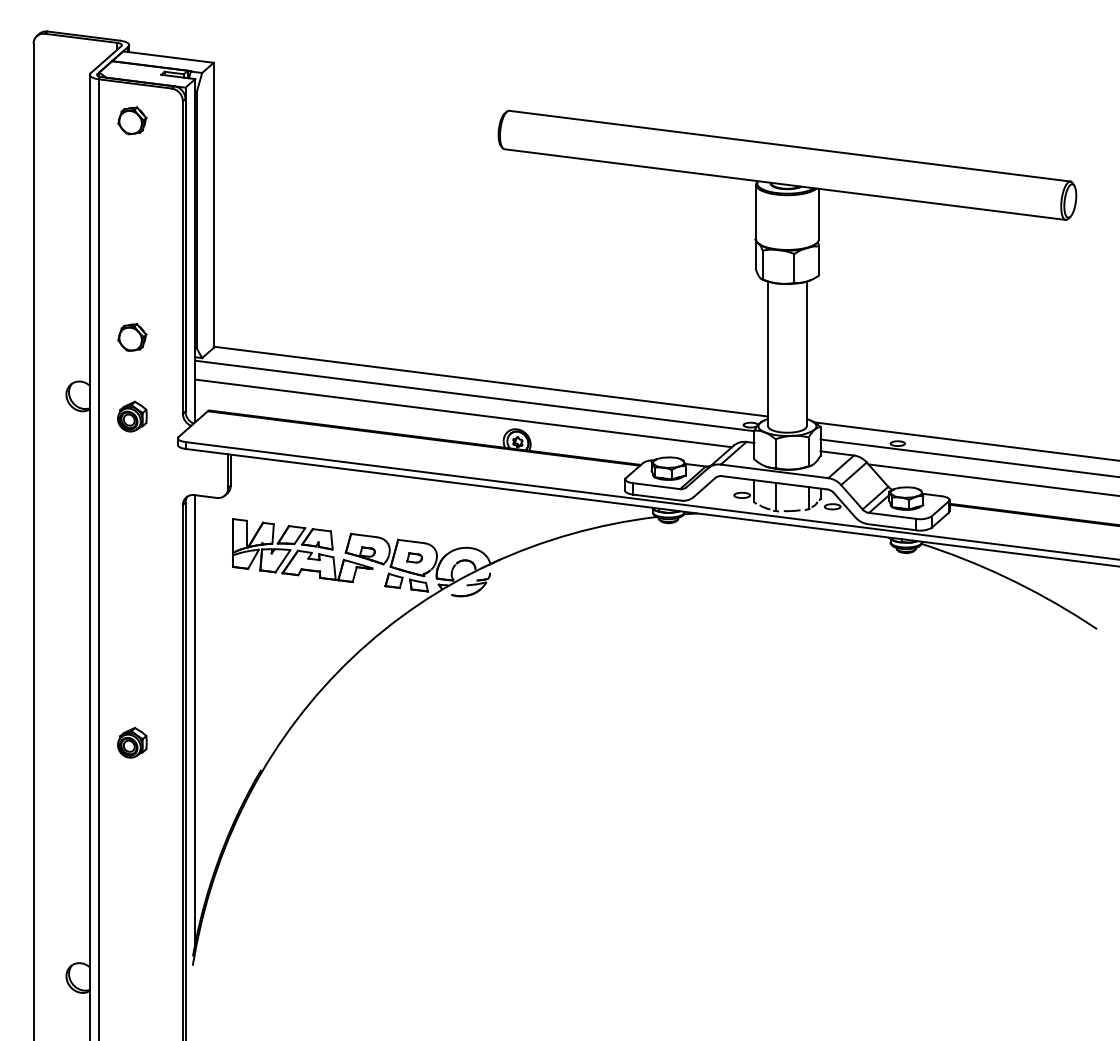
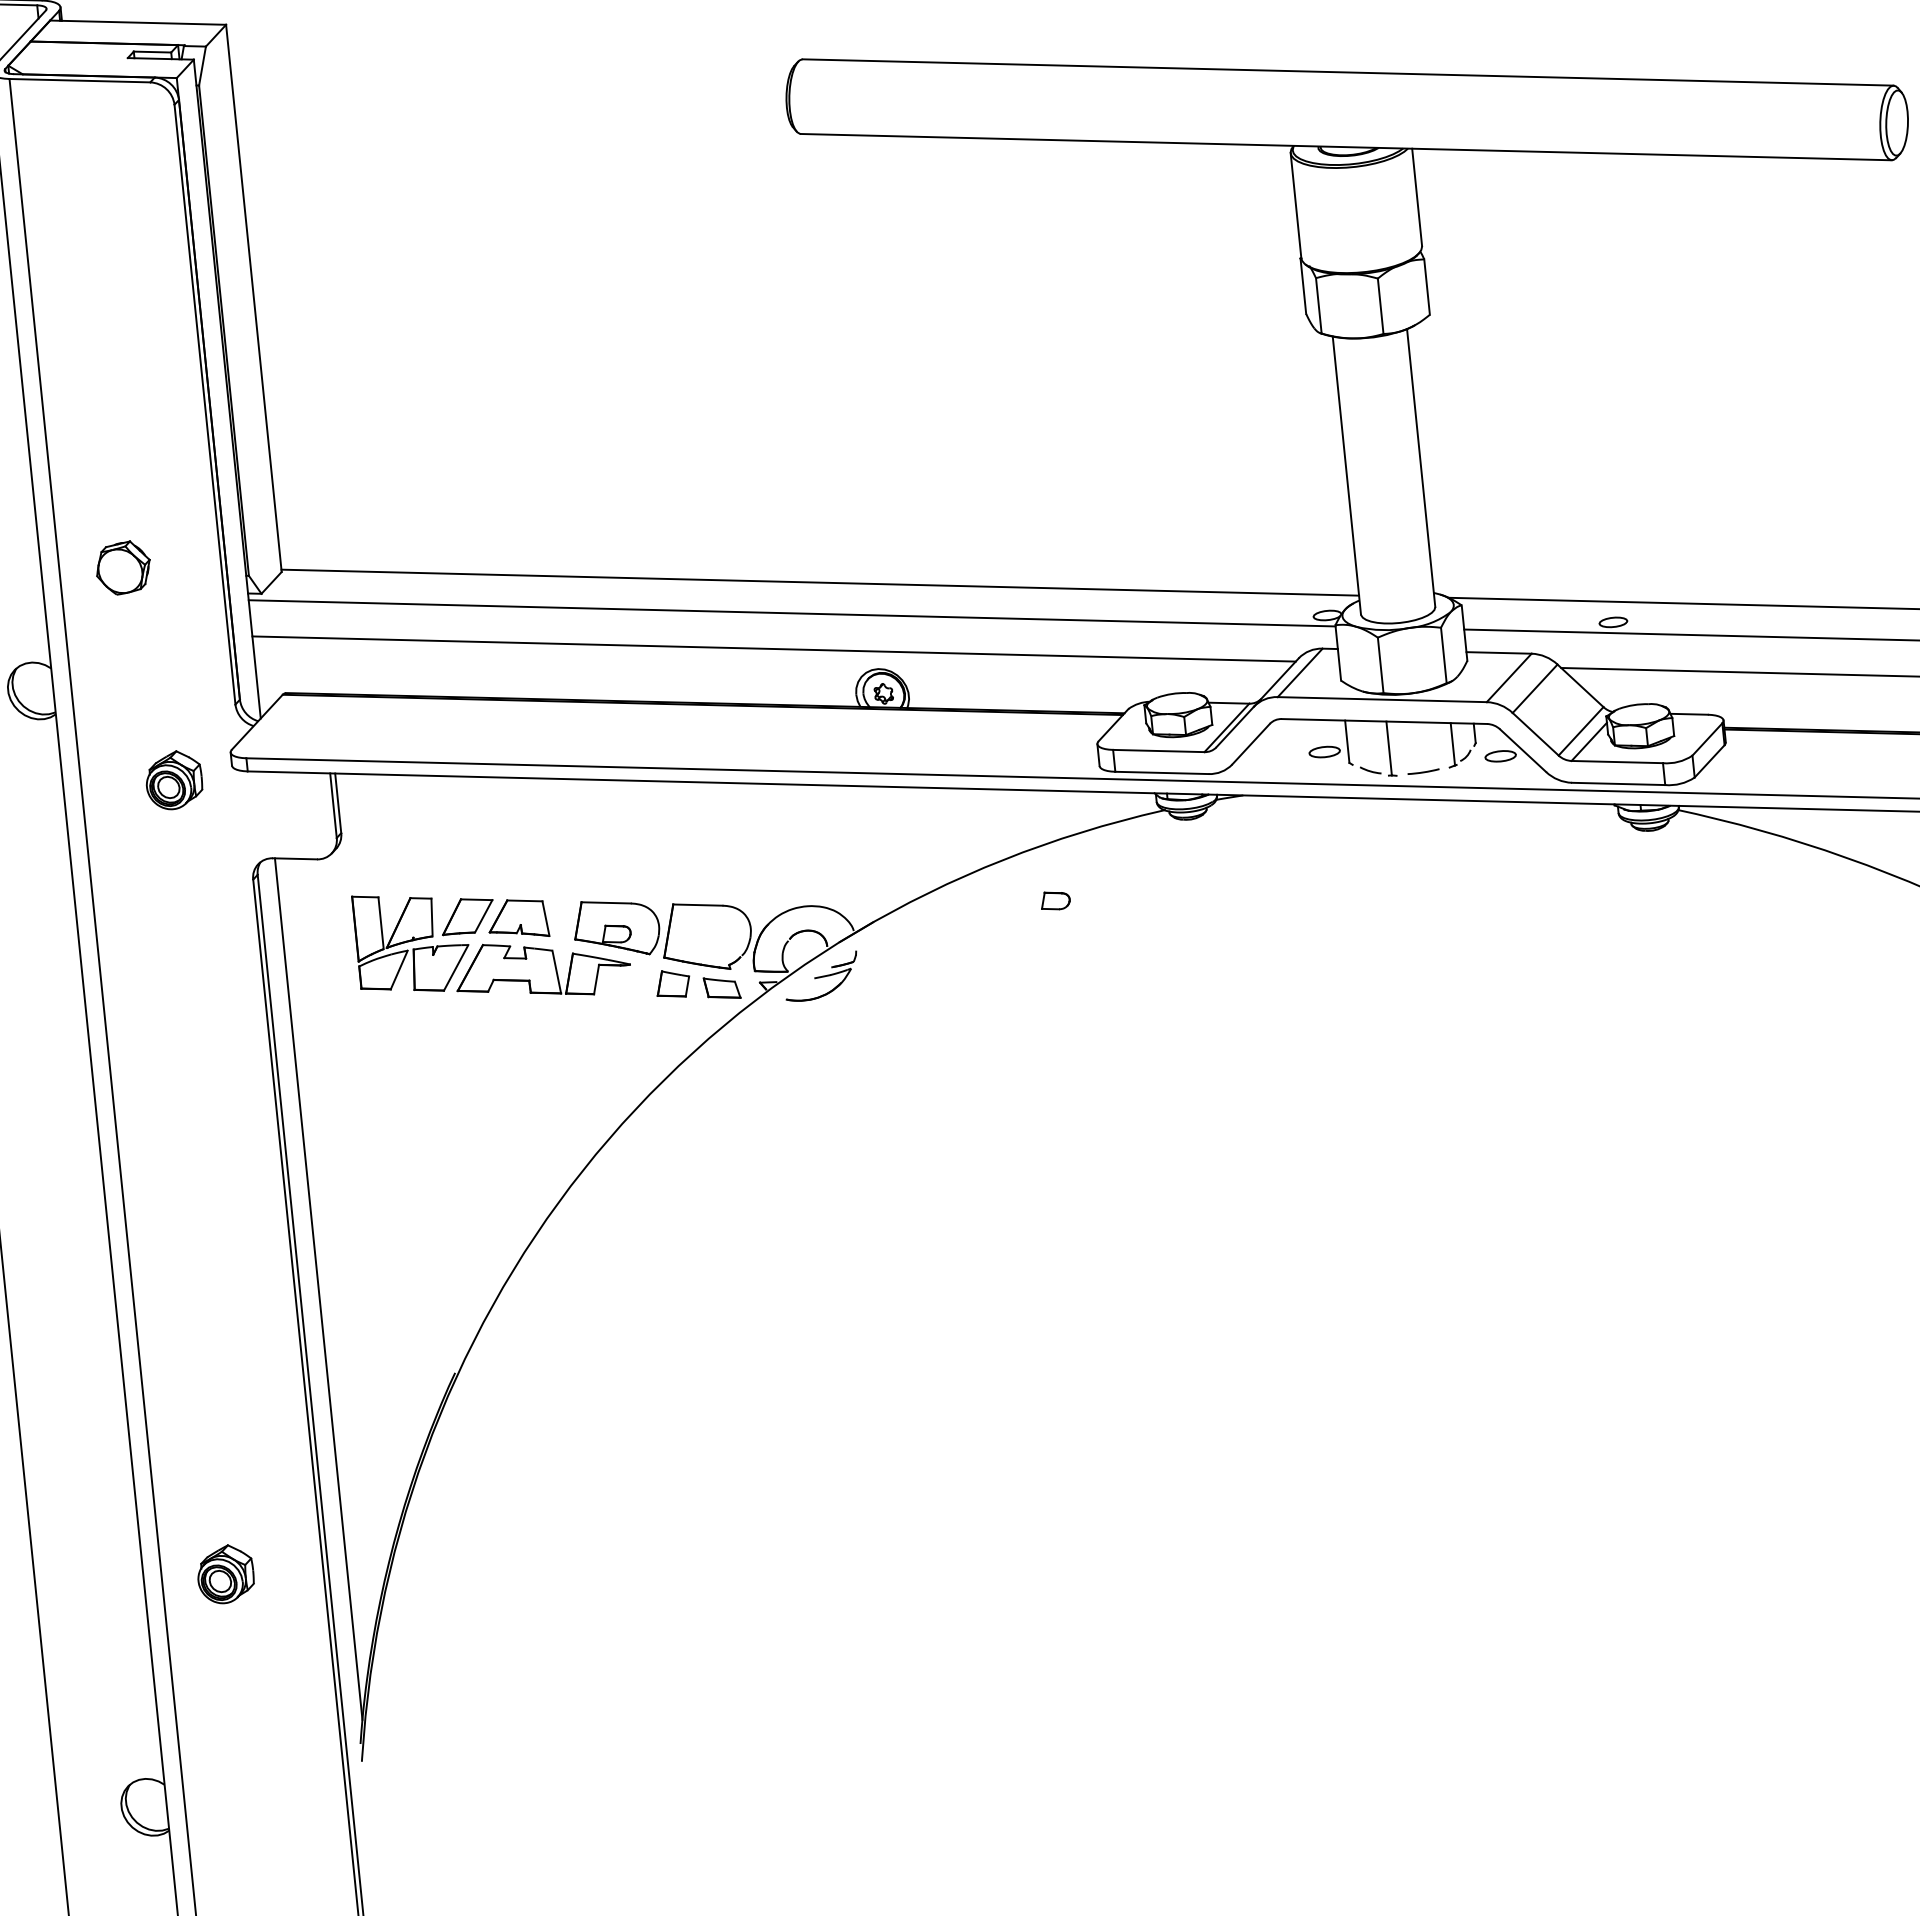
part: (132, 120) -> (81, 151), removed
part: (132, 416) -> (174, 779), moved
part: (414, 557) -> (1055, 899), moved
part: (132, 742) -> (225, 1573), moved

